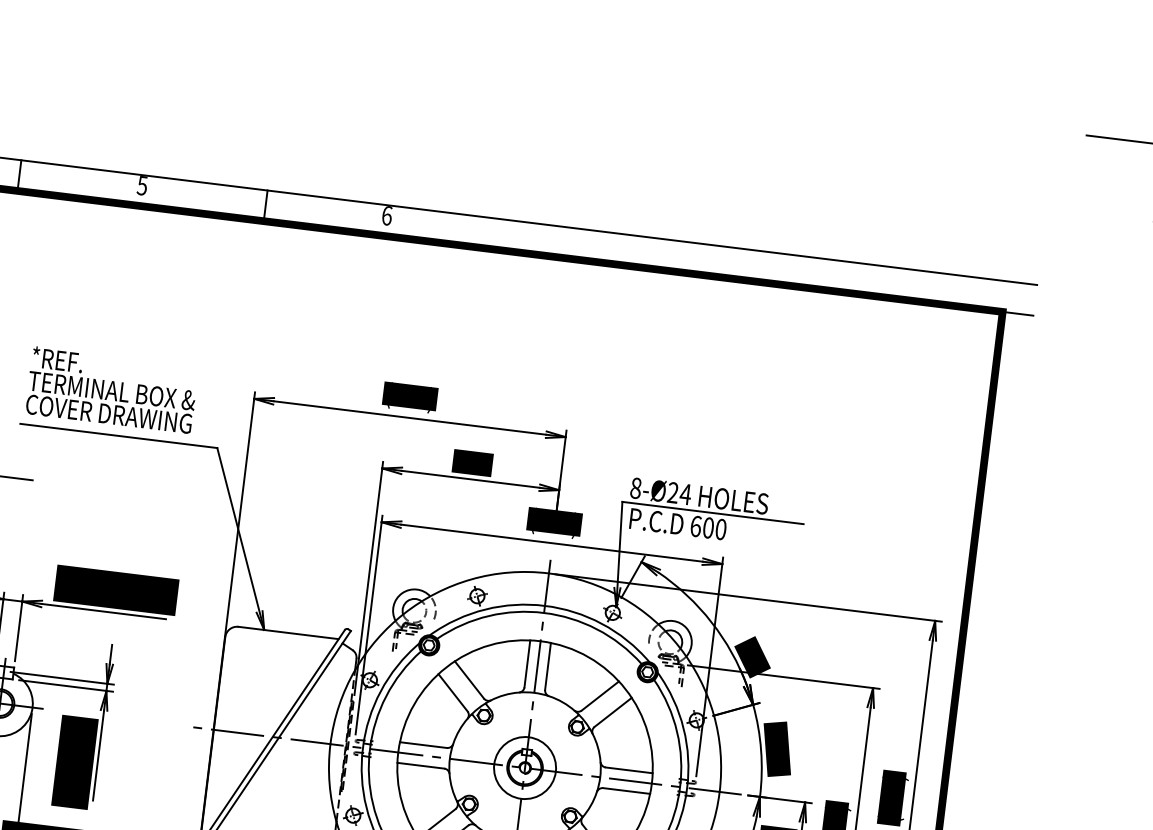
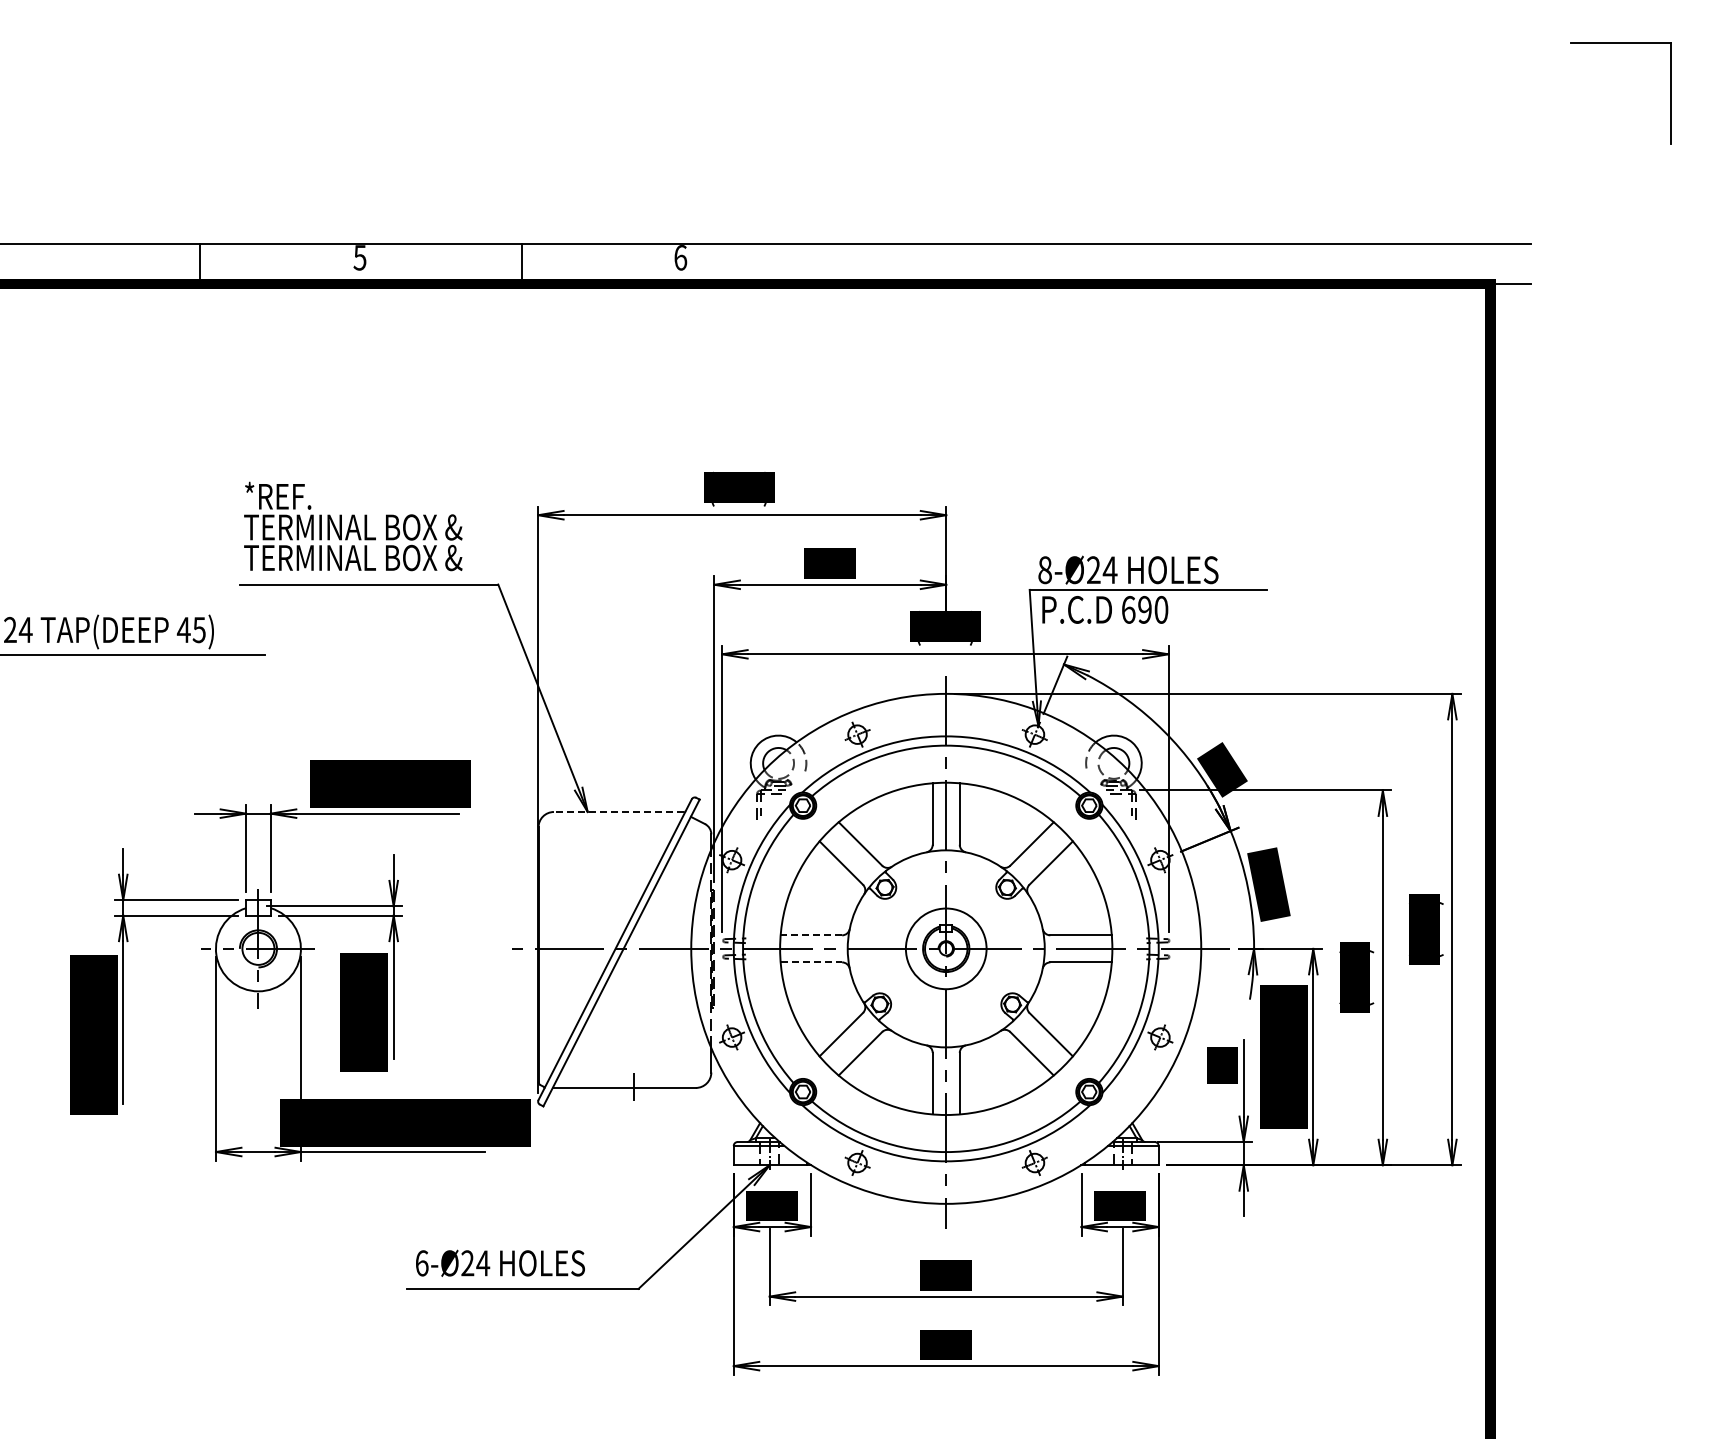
text: (109, 413) -> (353, 557), COVER DRAWING -> TERMINAL BOX &
text: (708, 527) -> (1144, 609), 600 -> 690
line: (287, 633) -> (618, 812), solid -> dashed
line: (423, 745) -> (811, 935), solid -> dashed
line: (420, 765) -> (811, 962), solid -> dashed

